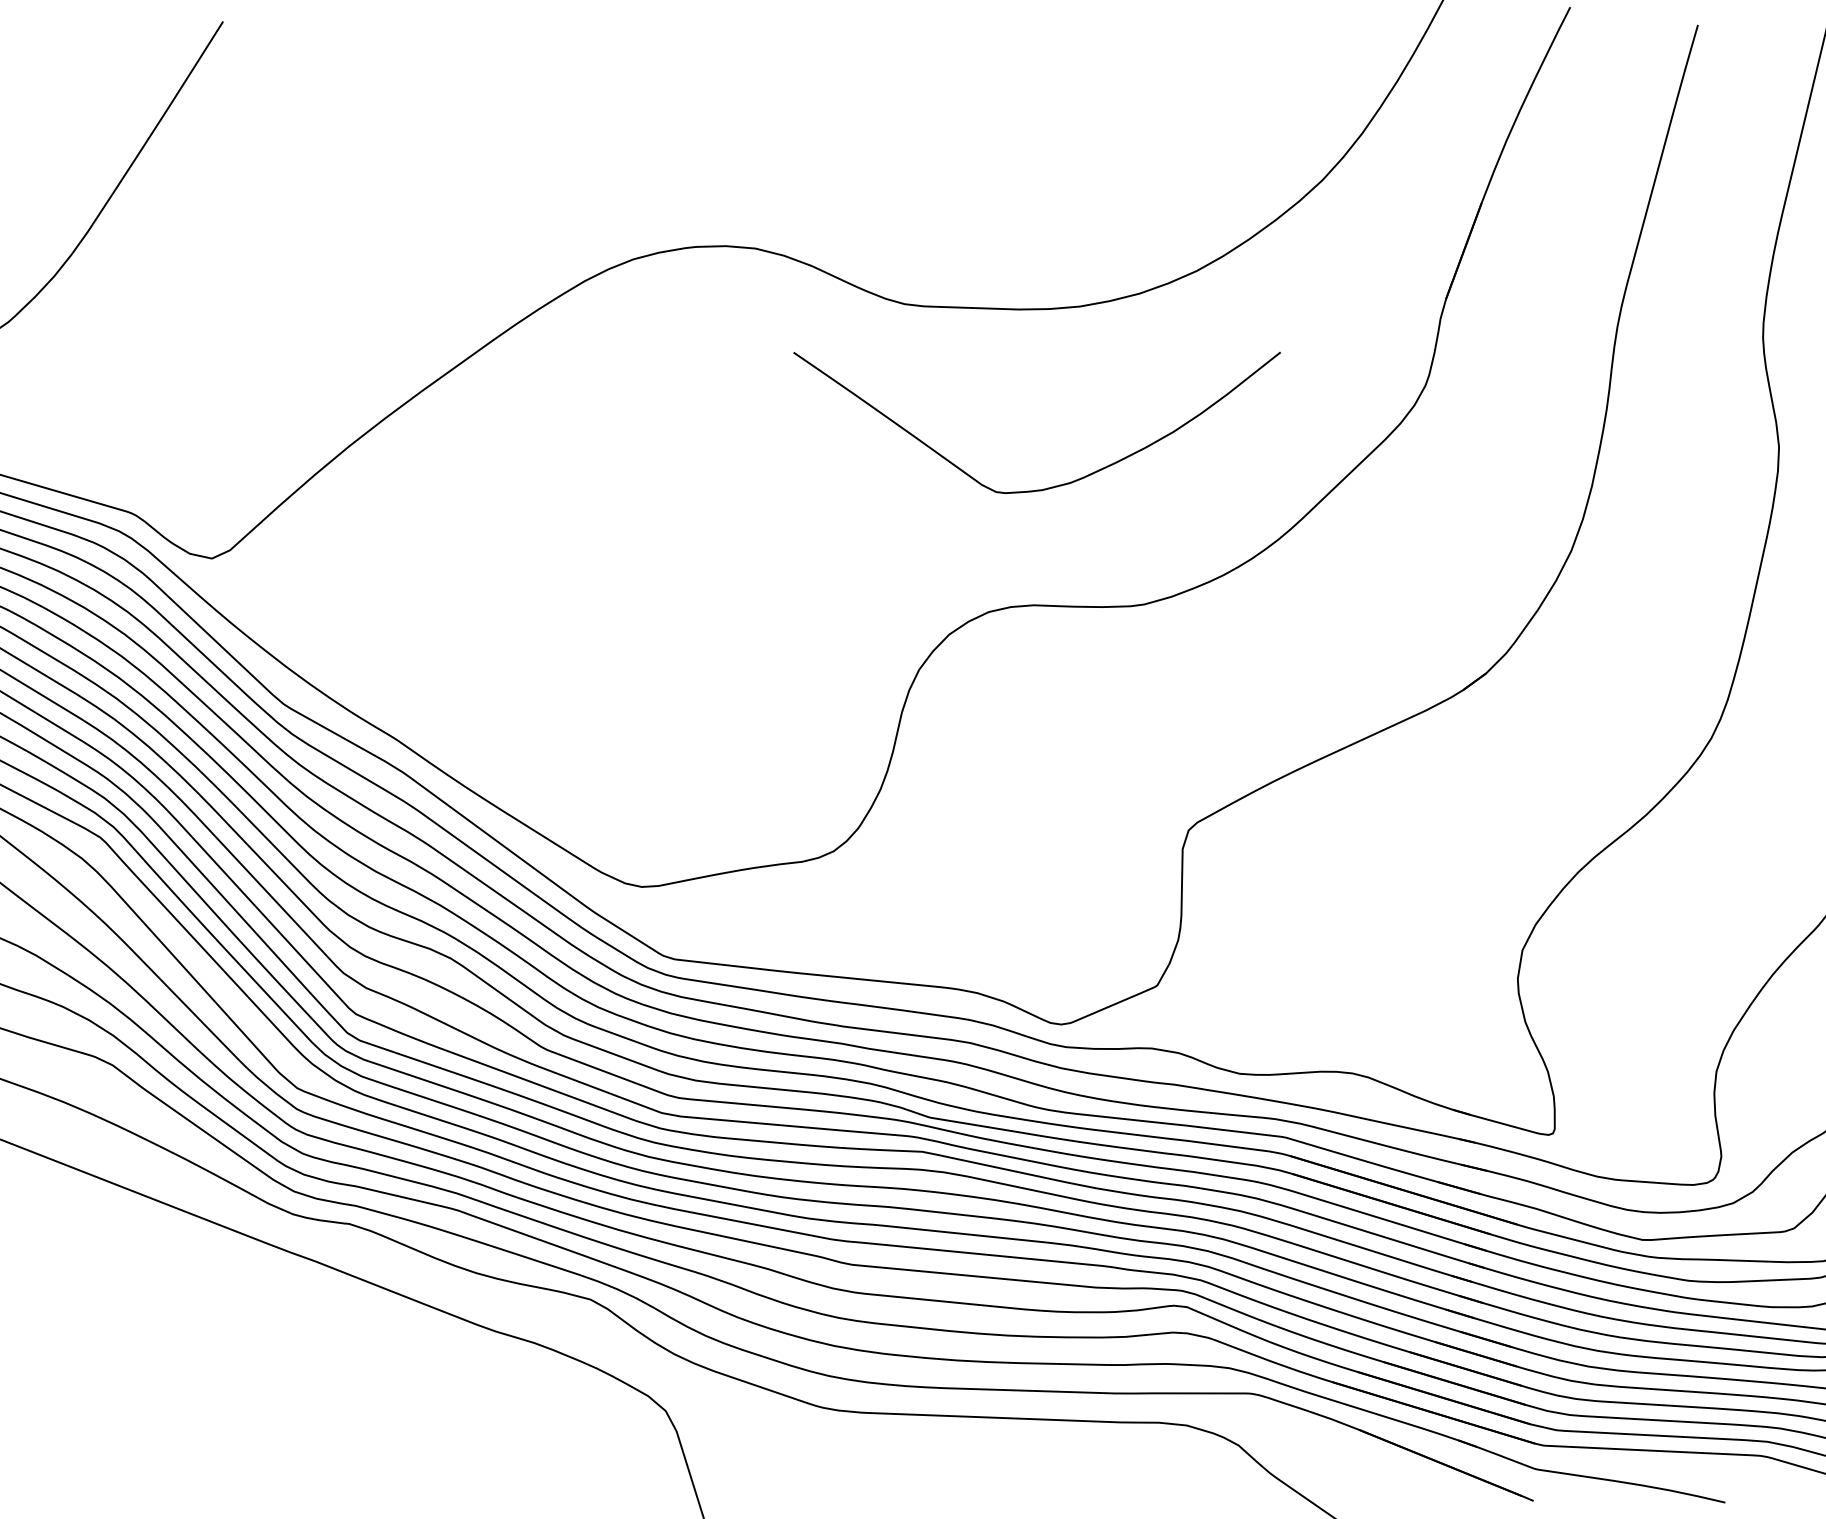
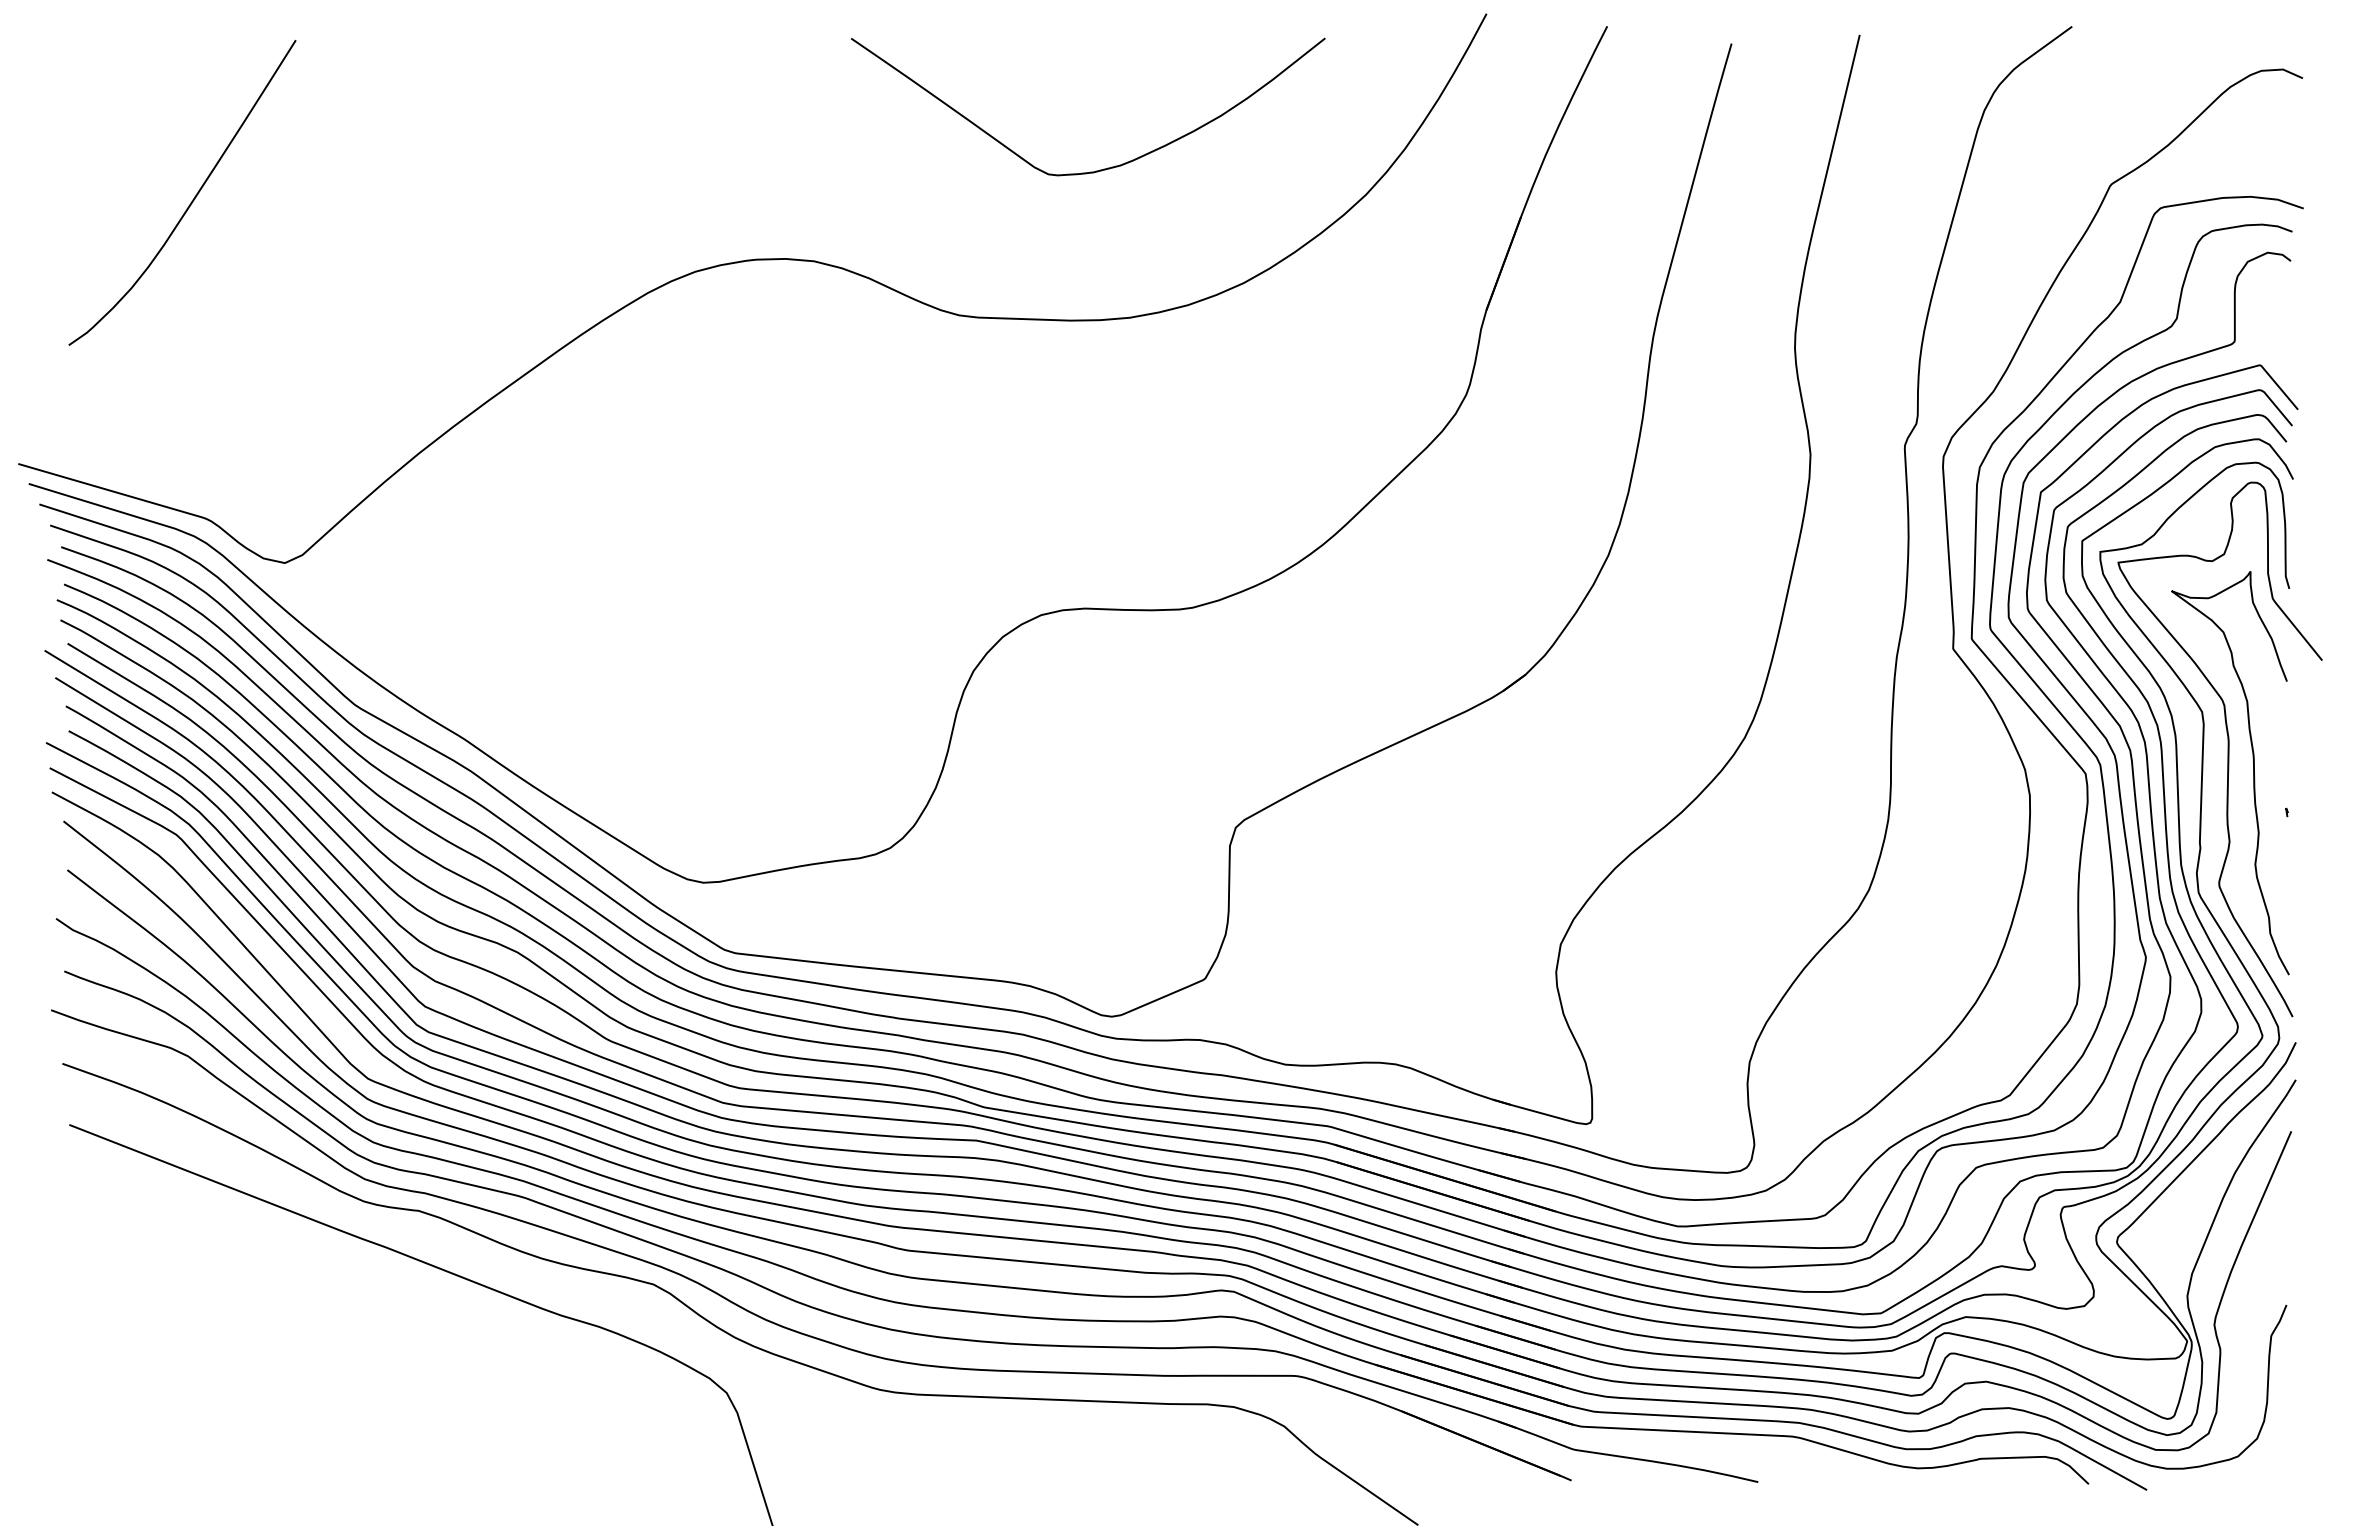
curve: (1052, 486) -> (1103, 168), moved

